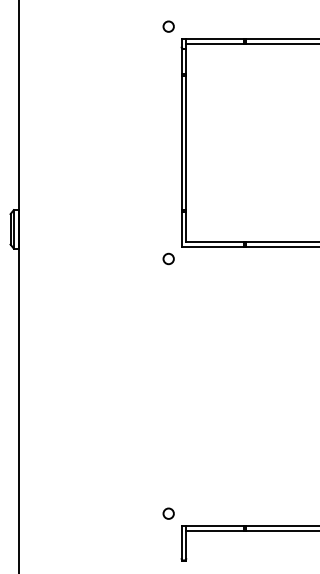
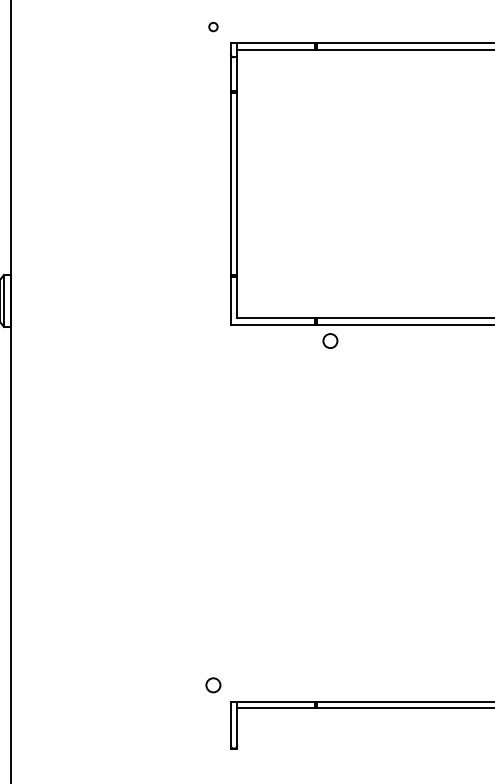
circle: (168, 26) -> (213, 26), size x0.6
circle: (168, 258) -> (330, 340), moved

